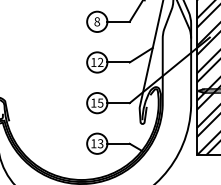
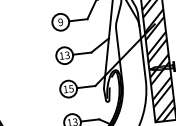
text: (97, 21) -> (60, 21), 8 -> 9
text: (100, 62) -> (67, 55), 12 -> 13

